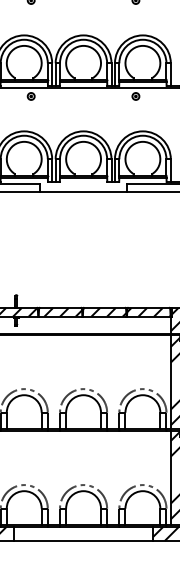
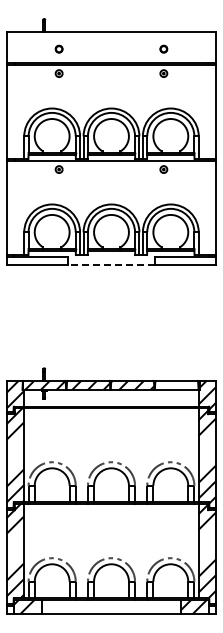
line: (83, 191) -> (111, 264), solid -> dashed
hatch: (148, 312) -> (176, 385), removed

